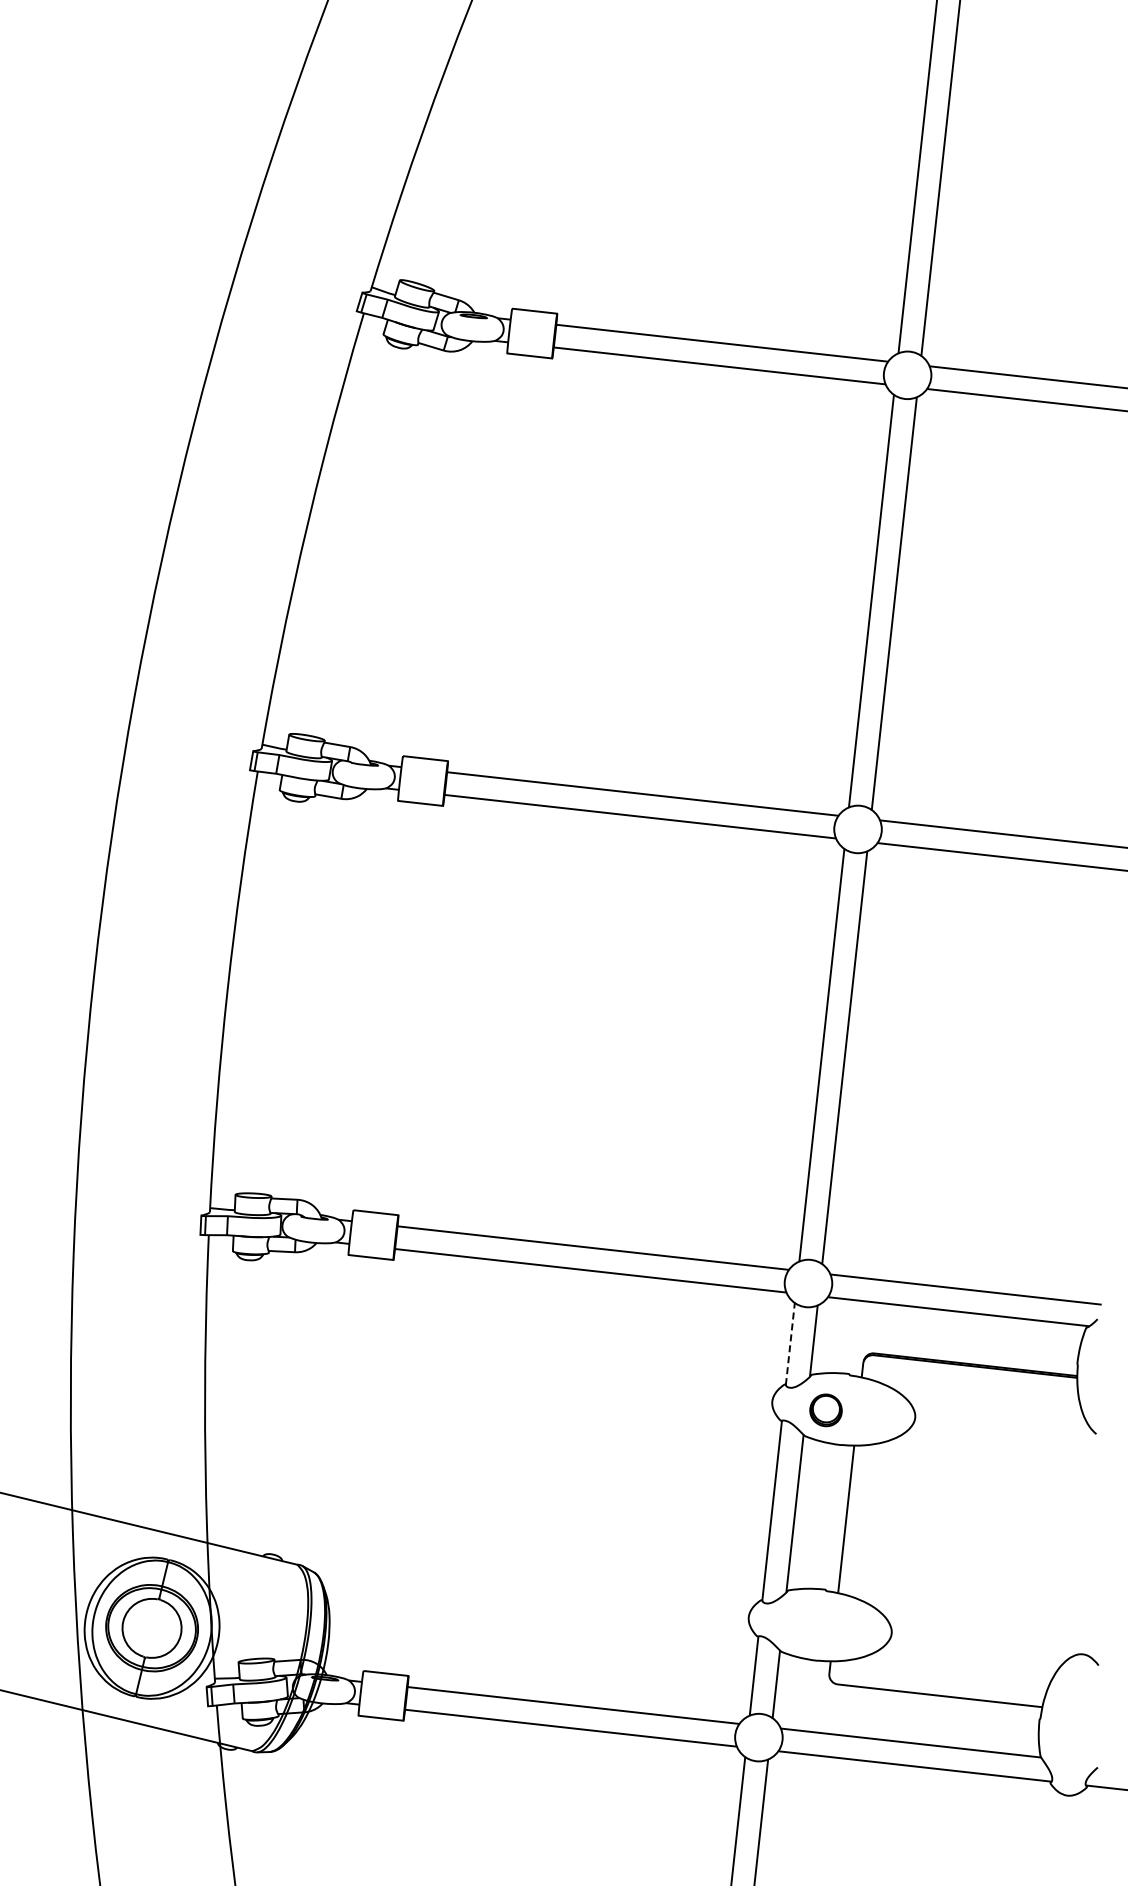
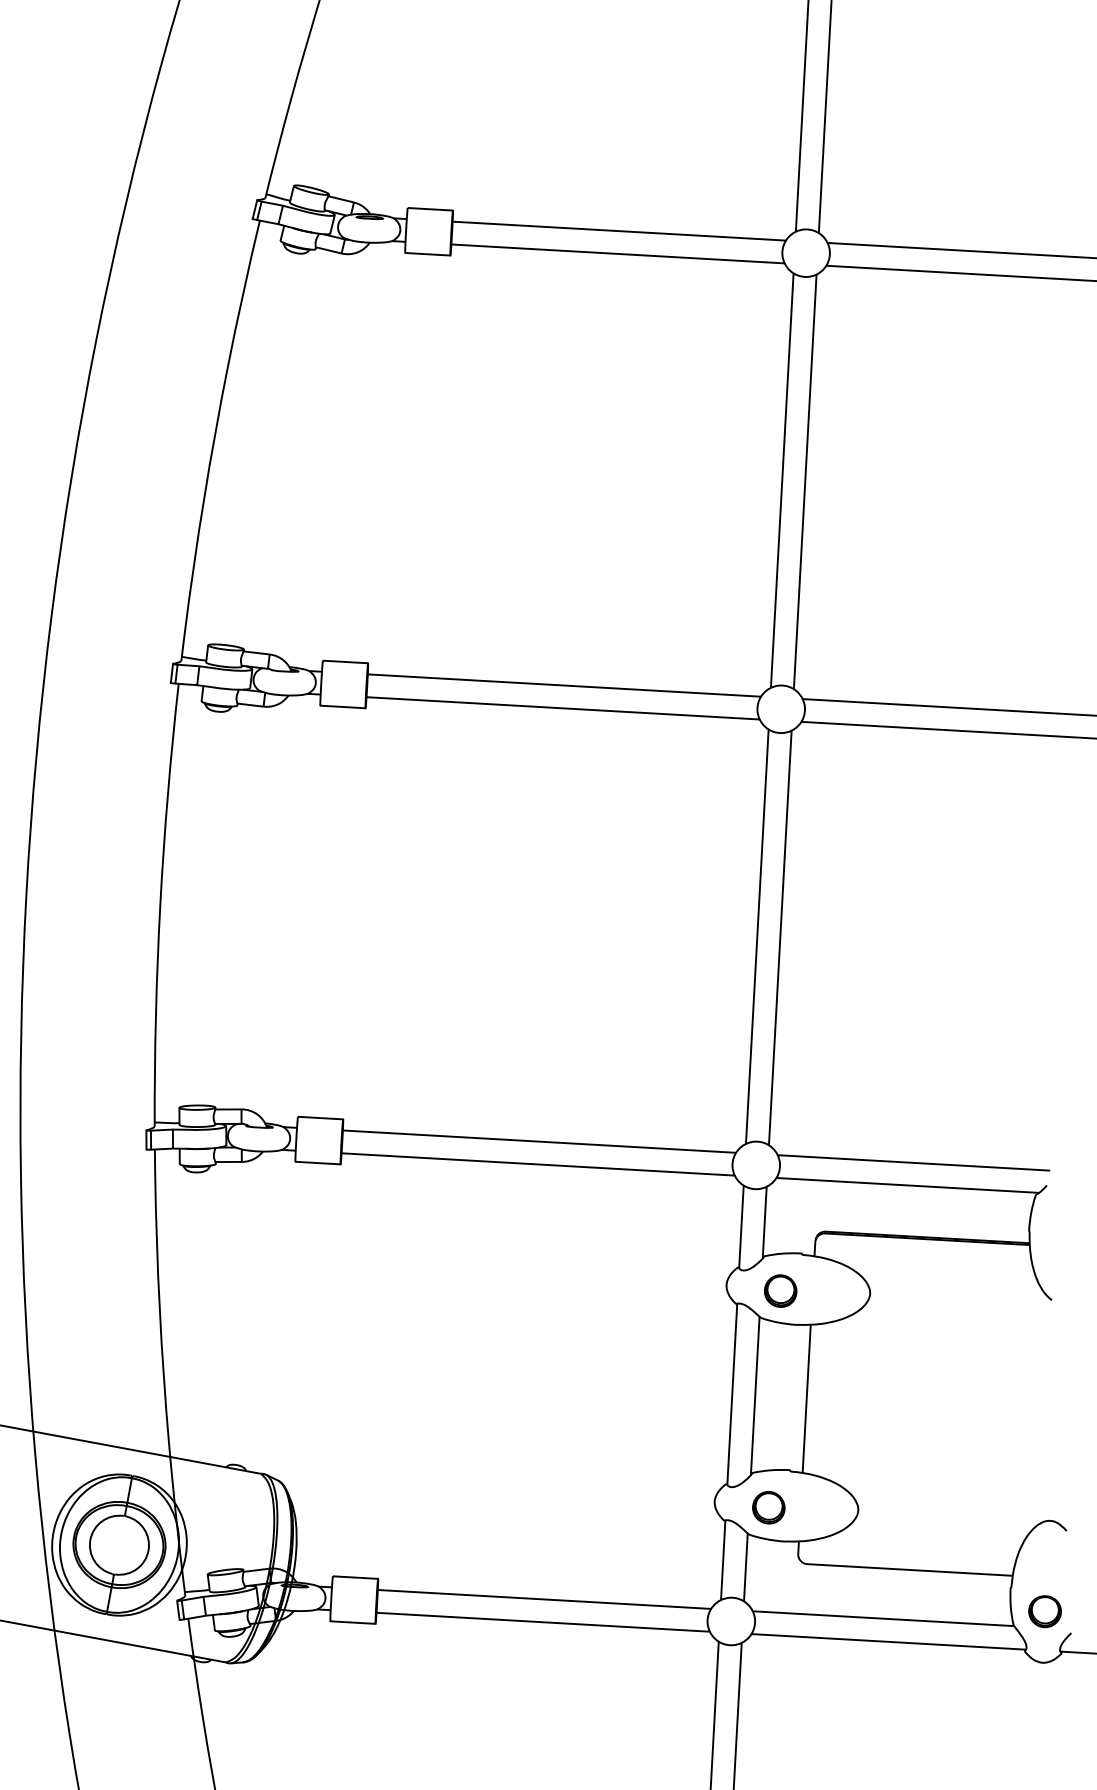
line: (790, 1343) -> (741, 1226), dashed -> solid
part: (802, 1625) -> (768, 1507), added
part: (1072, 1744) -> (1044, 1611), added

